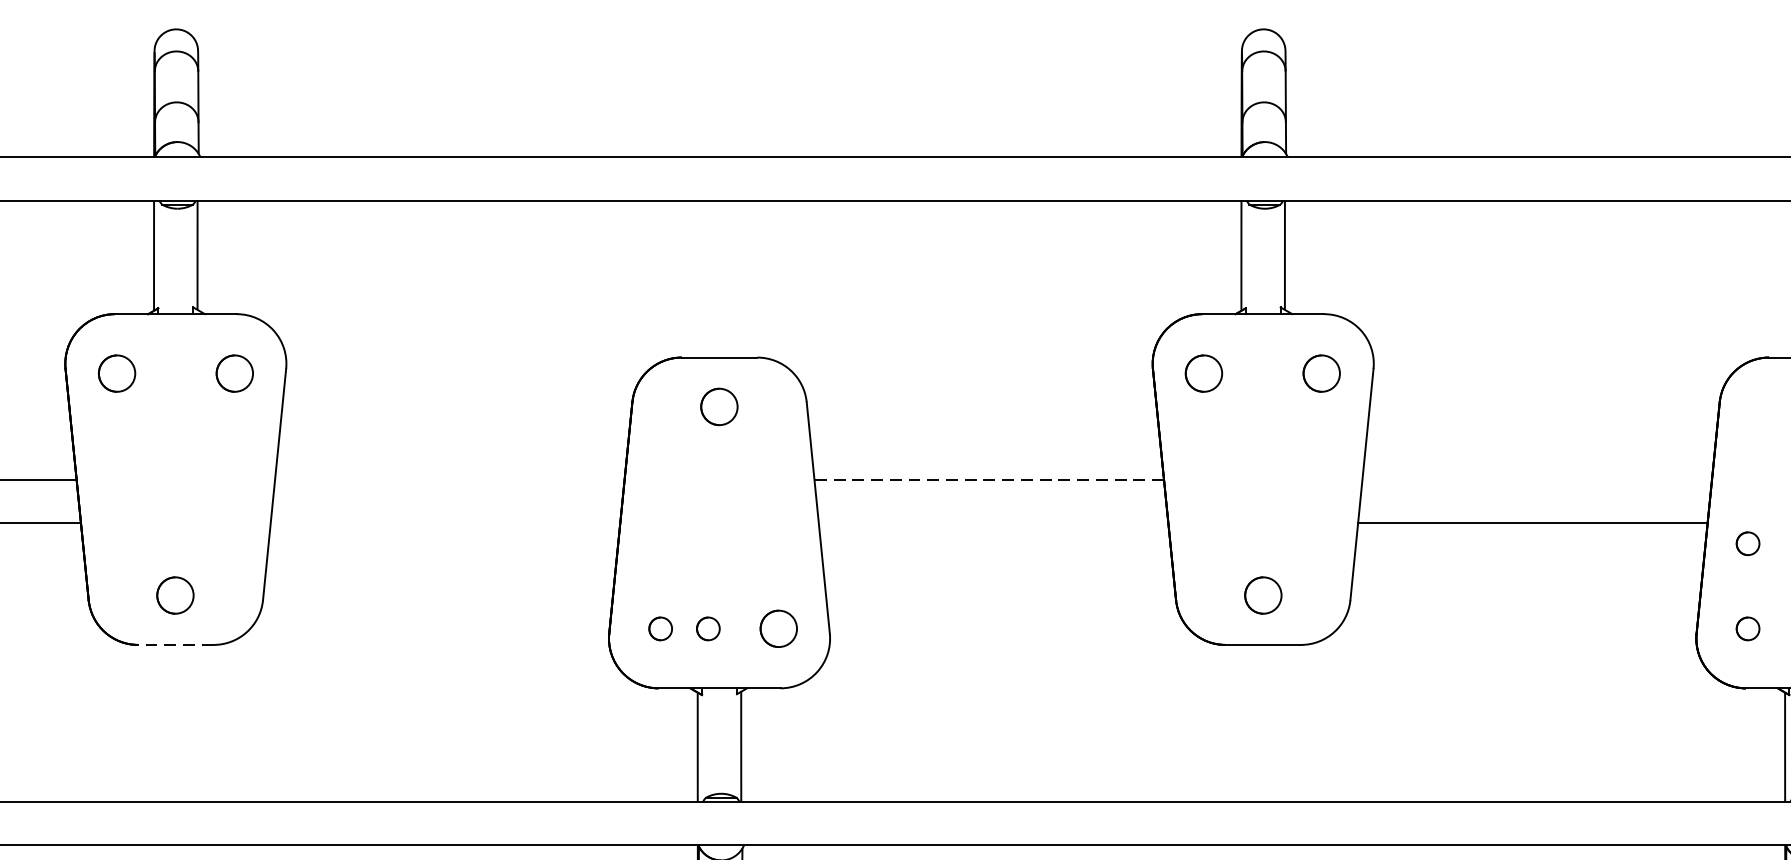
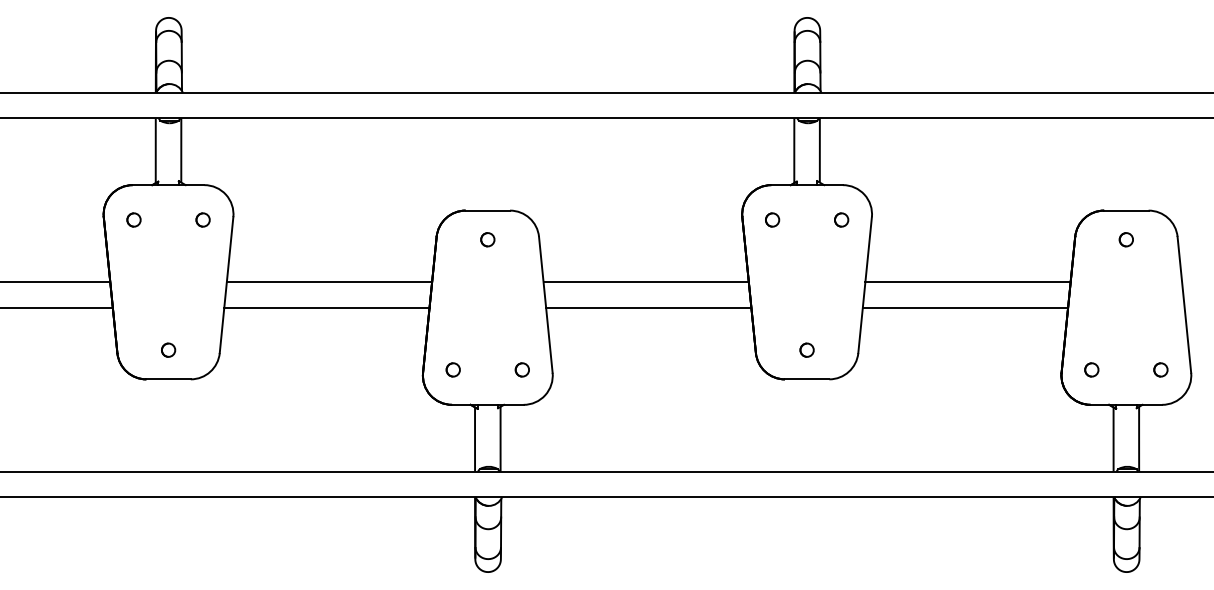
circle: (116, 372) -> (133, 219), size x0.62
circle: (233, 372) -> (202, 219), size x0.62
circle: (1204, 372) -> (772, 219), size x0.62
circle: (1321, 372) -> (841, 219), size x0.62
circle: (718, 406) -> (487, 239), size x0.62
line: (449, 479) -> (329, 282), added
line: (989, 479) -> (646, 282), dashed -> solid
line: (1536, 479) -> (967, 282), added
line: (444, 522) -> (326, 307), added
line: (993, 522) -> (648, 307), added
circle: (1747, 542) -> (1091, 319), removed
circle: (175, 594) -> (168, 349), size x0.62
circle: (1262, 594) -> (806, 349), size x0.62
circle: (707, 628) -> (480, 369), removed
circle: (776, 628) -> (521, 369), size x0.62
line: (175, 645) -> (168, 379), dashed -> solid

